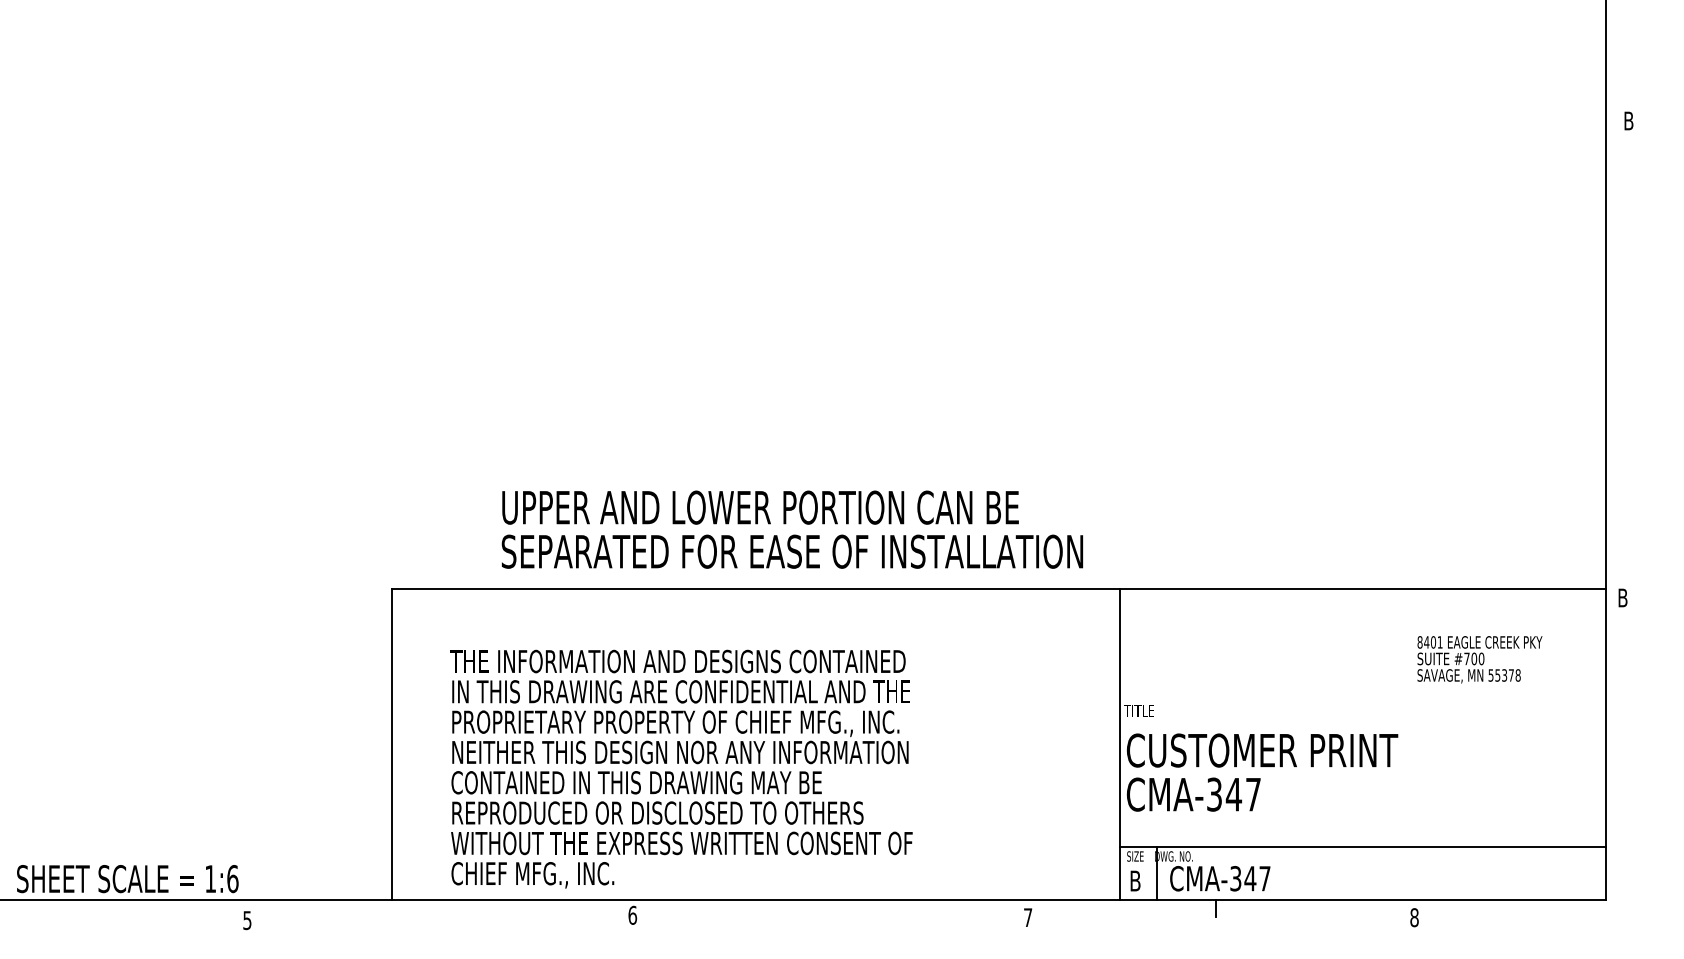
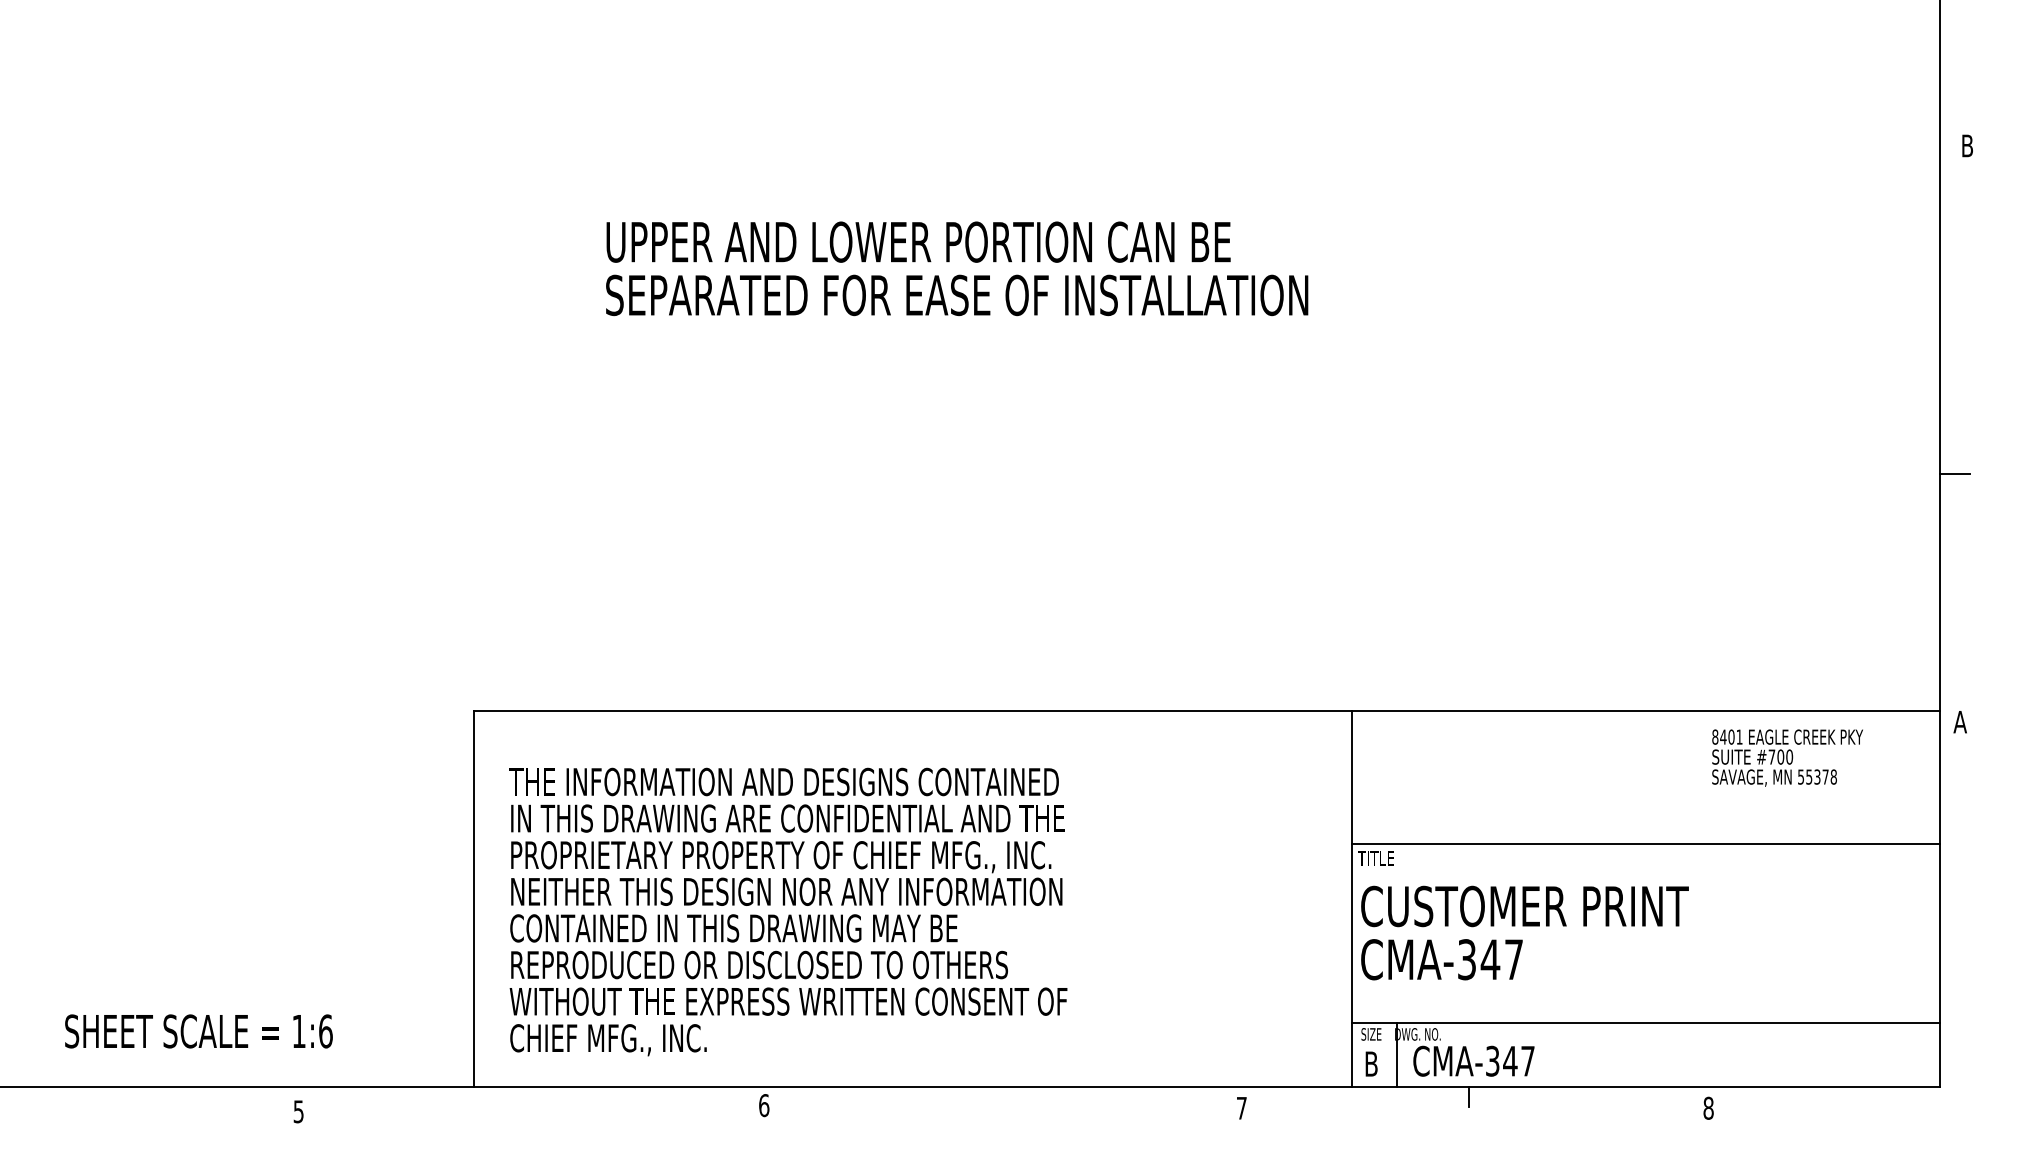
line: (1618, 392) -> (1955, 473), added
text: (792, 529) -> (957, 268), moved
text: (1622, 597) -> (1959, 721), B -> A
text: (1479, 659) -> (1787, 757), moved
line: (1362, 698) -> (1645, 843), added
text: (681, 768) -> (788, 911), moved
text: (127, 879) -> (198, 1032), moved

